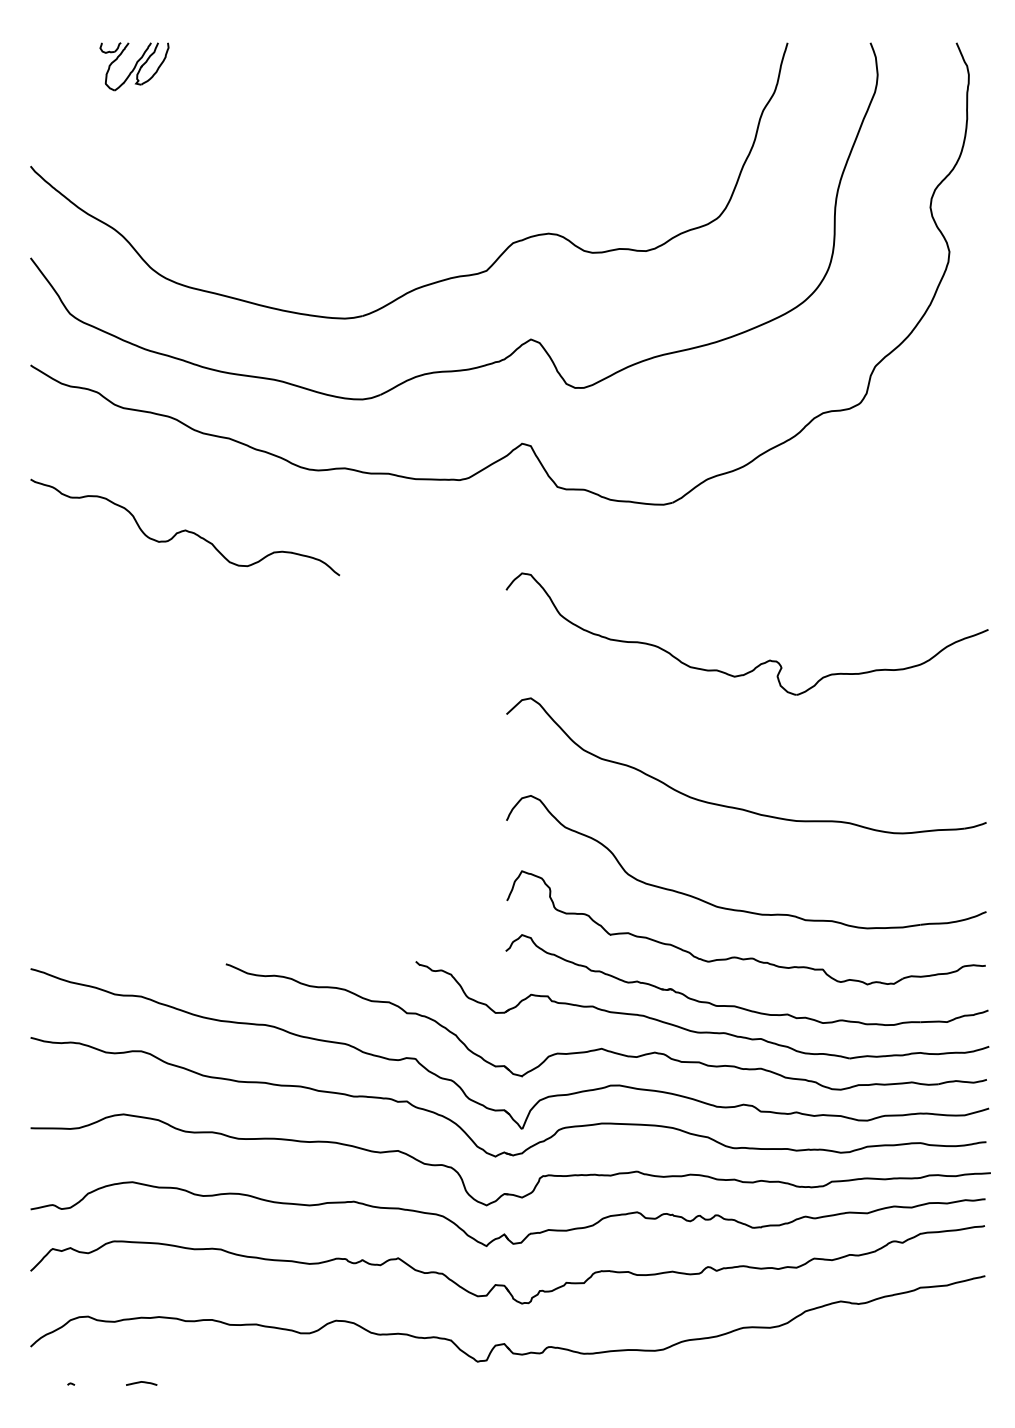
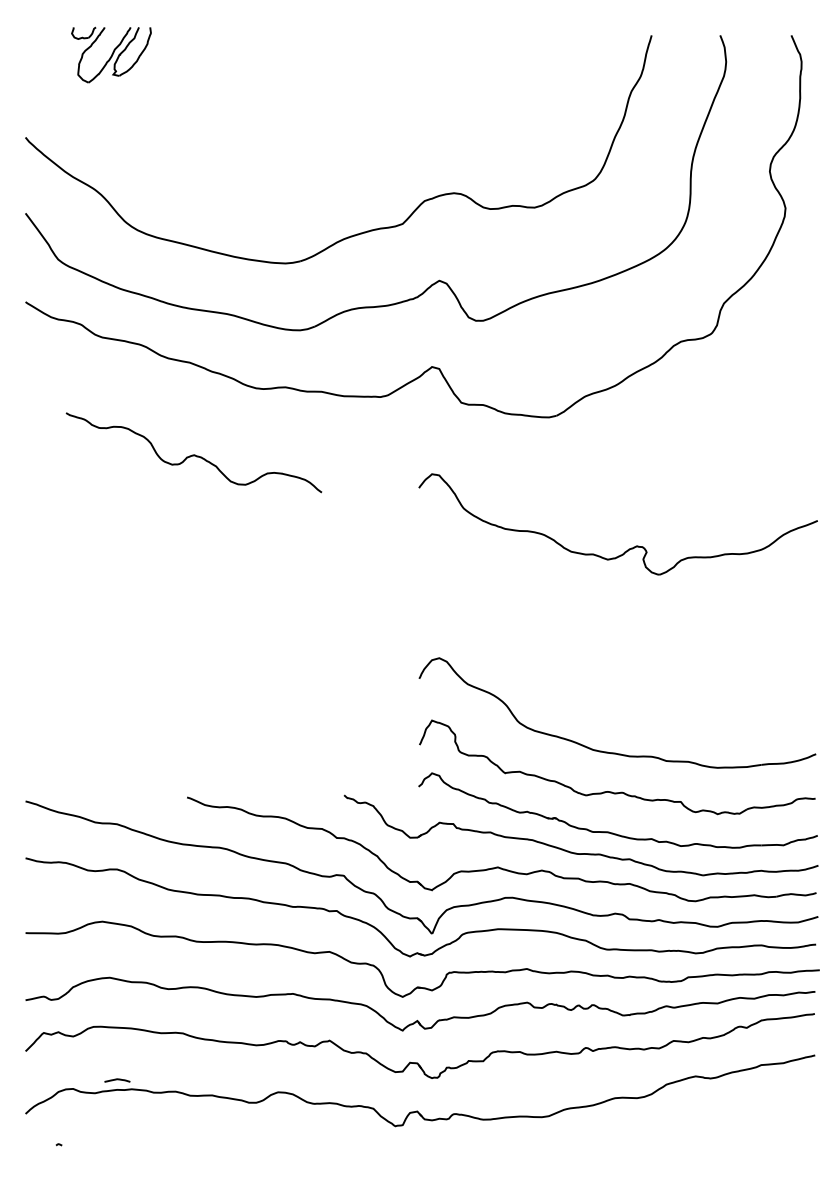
part: (134, 66) -> (111, 54), size x1.4
curve: (185, 529) -> (194, 454), moved
part: (738, 807) -> (611, 667), removed
curve: (141, 1382) -> (117, 1079), moved

